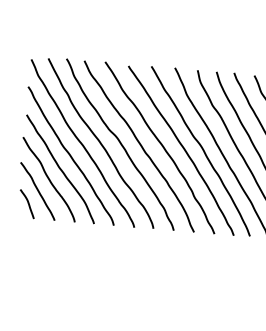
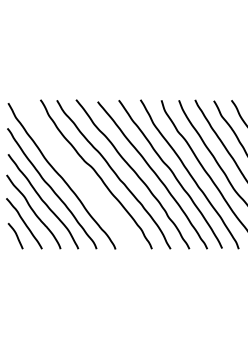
curve: (101, 143) -> (78, 174), removed

